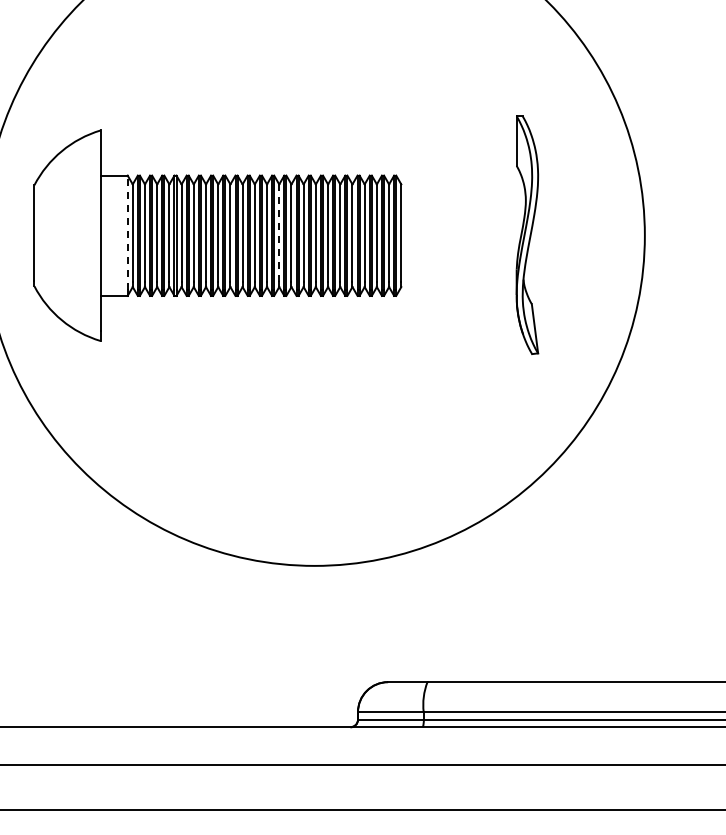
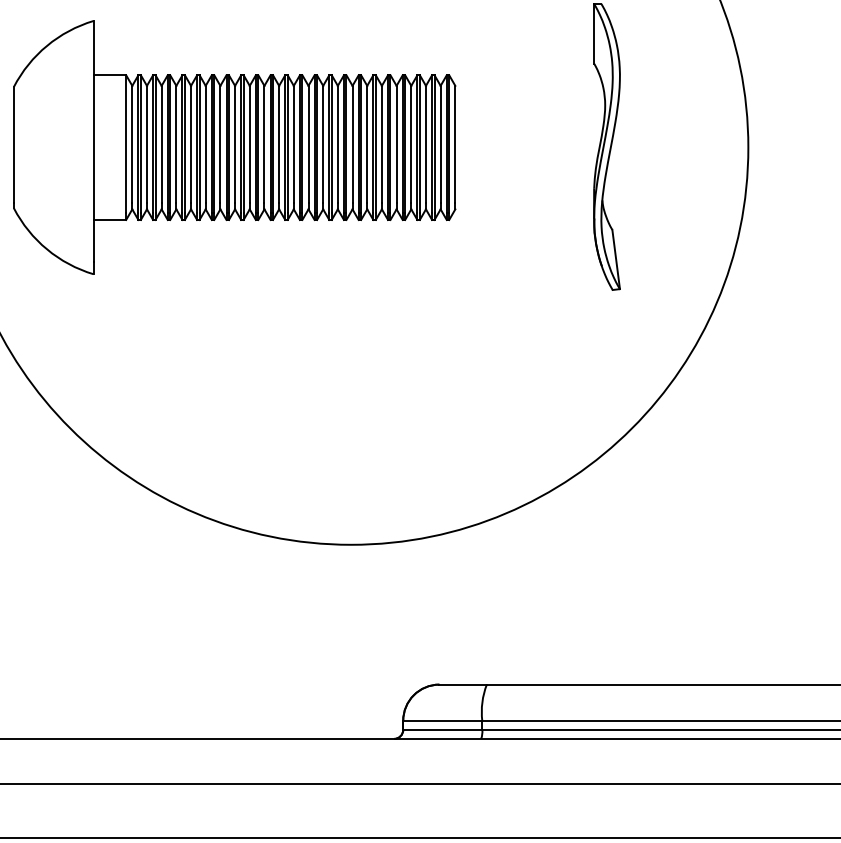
line: (127, 232) -> (125, 143), dashed -> solid
line: (279, 233) -> (308, 144), dashed -> solid

